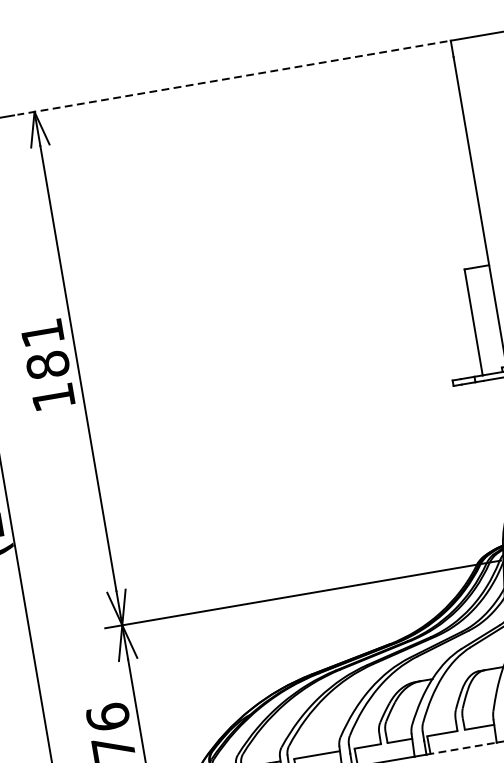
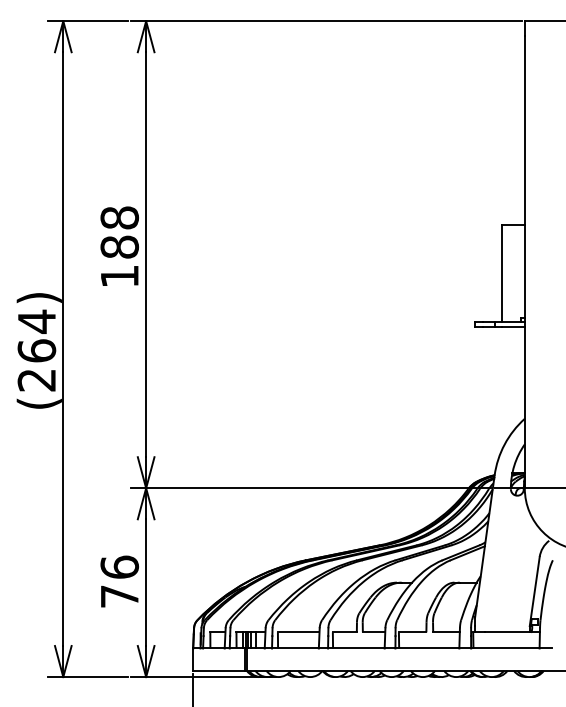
line: (232, 78) -> (326, 21), dashed -> solid
text: (42, 332) -> (119, 217), 181 -> 188
line: (461, 748) -> (427, 648), dashed -> solid

